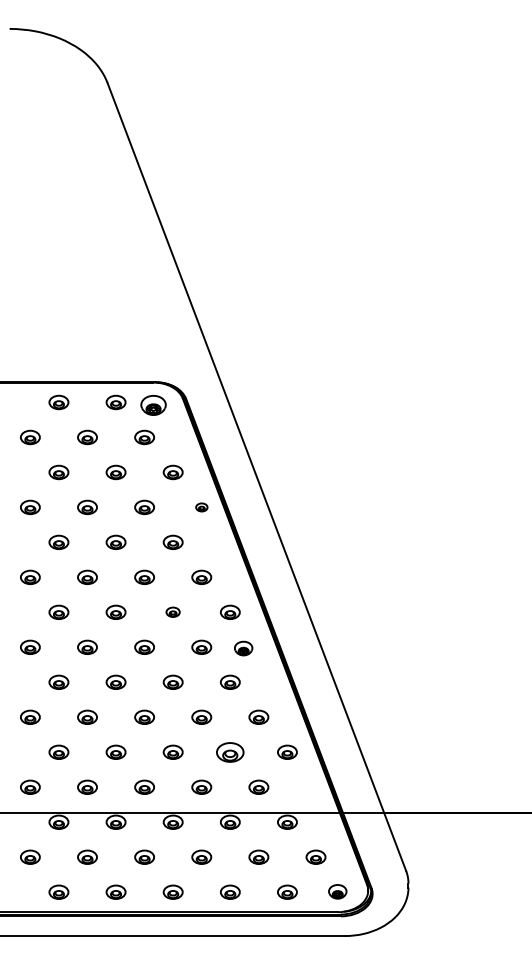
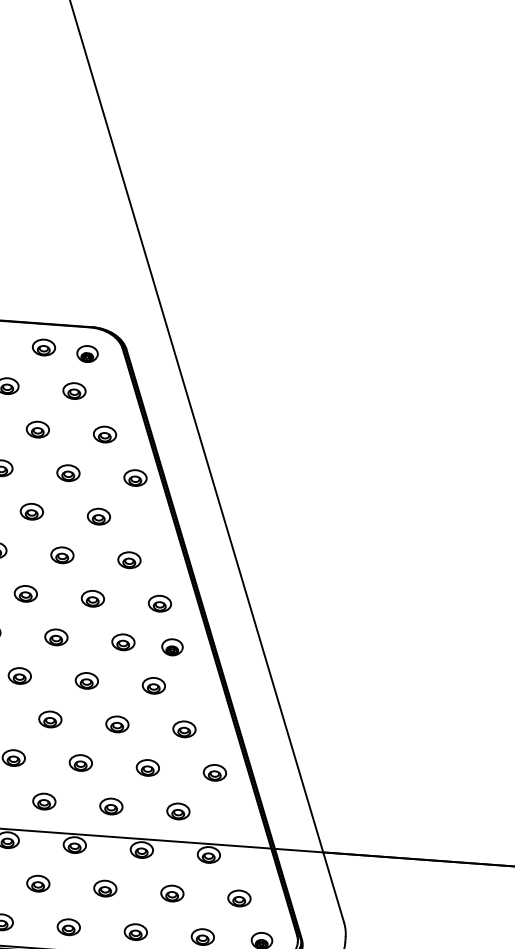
part: (152, 404) -> (86, 353), size x0.71
part: (201, 507) -> (135, 478), size x1.67
part: (172, 611) -> (92, 597), size x1.43
part: (230, 751) -> (148, 766), size x0.71

